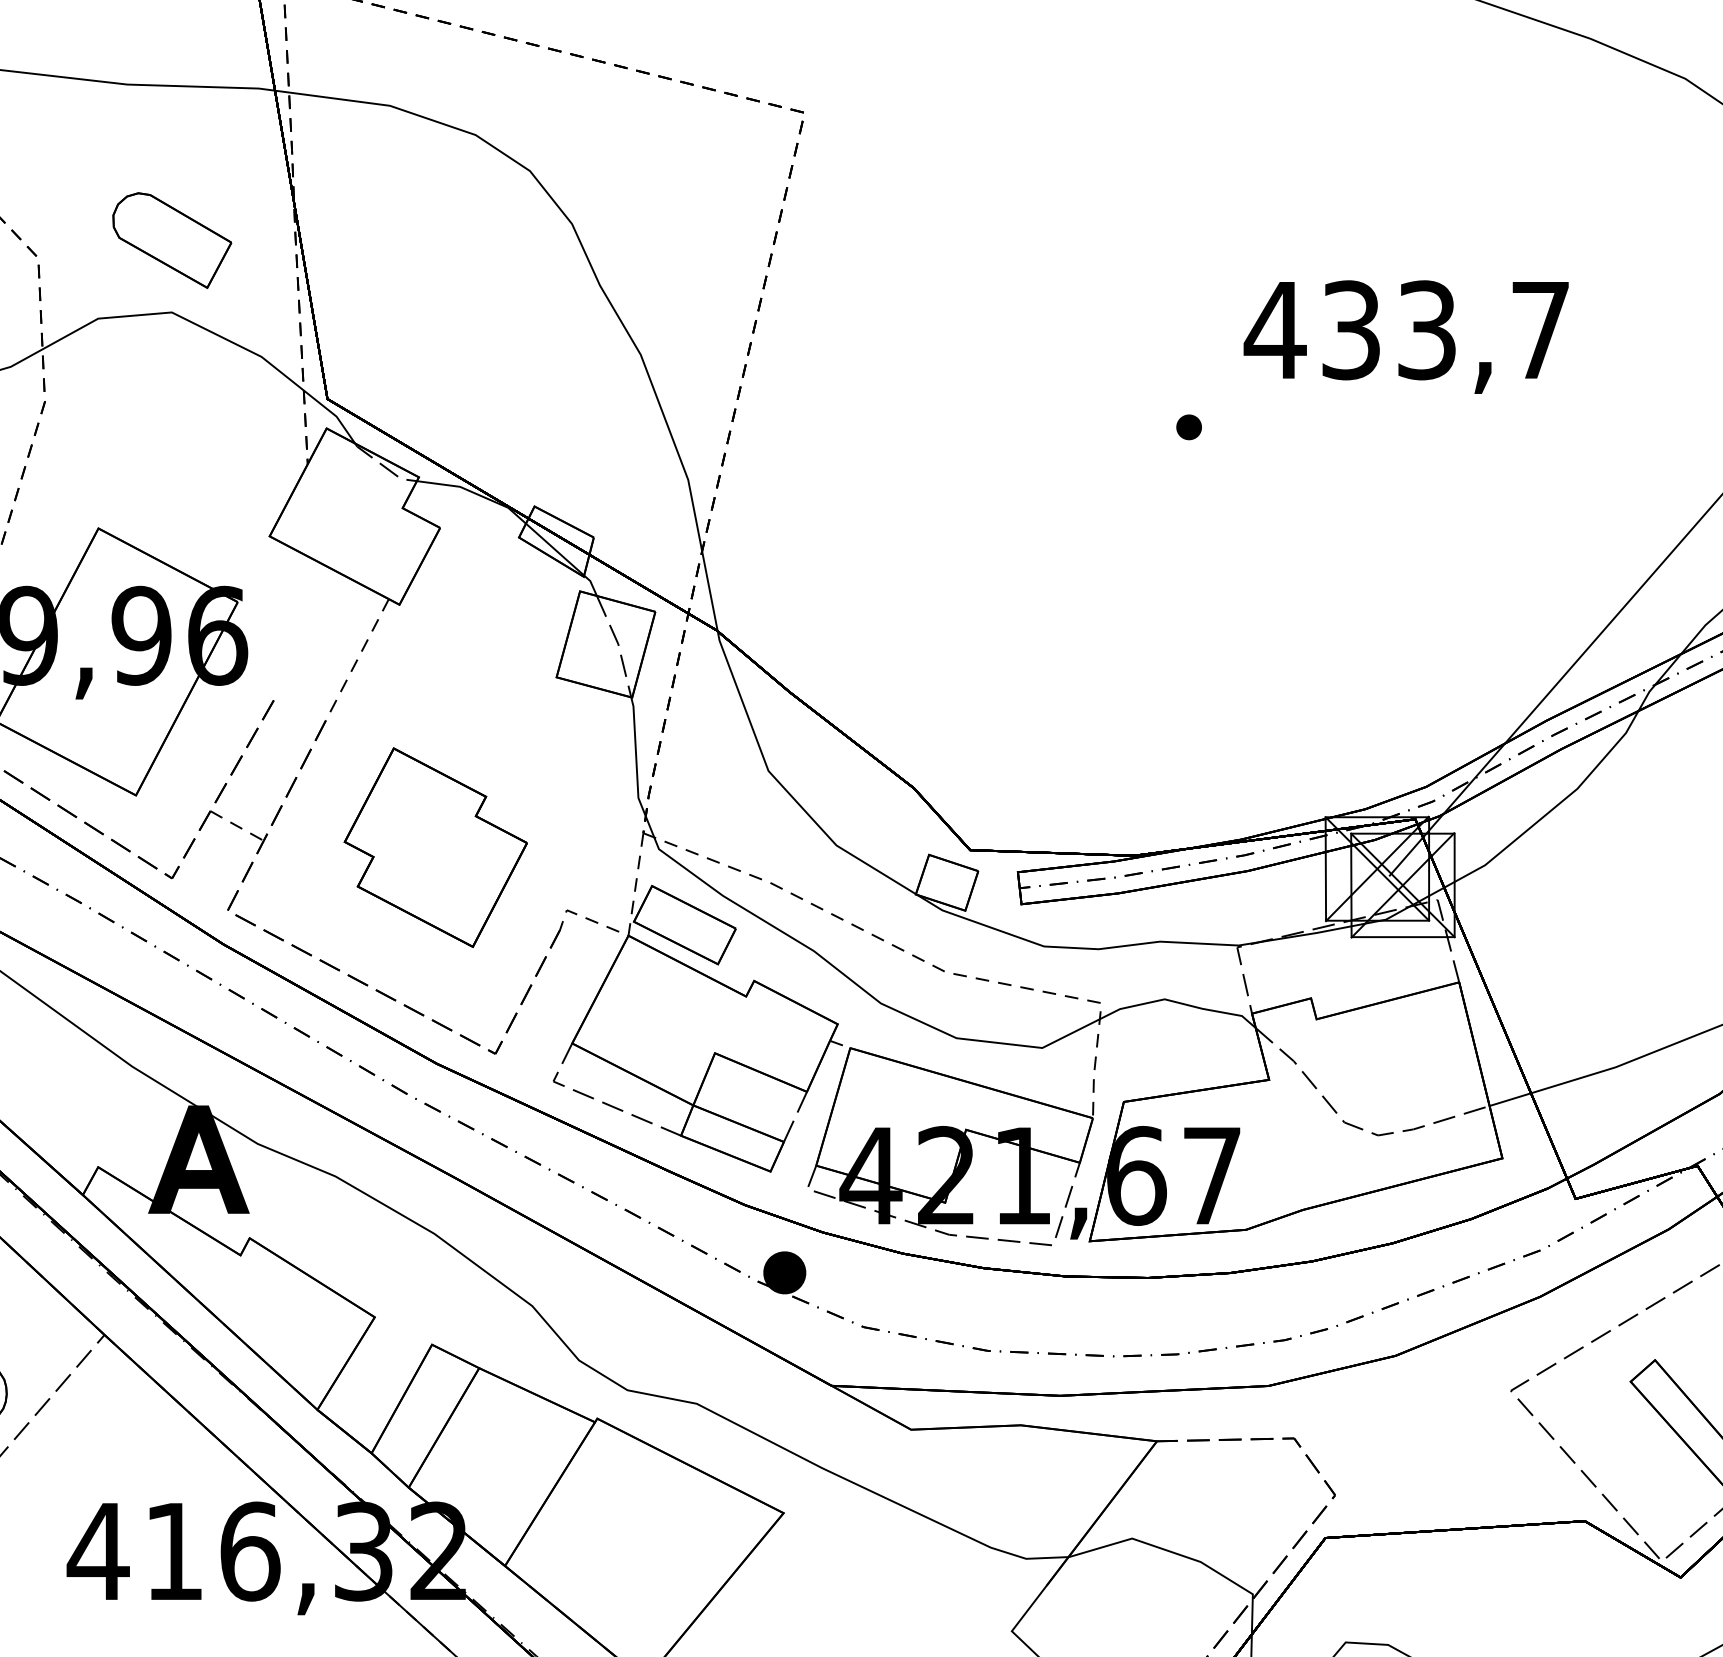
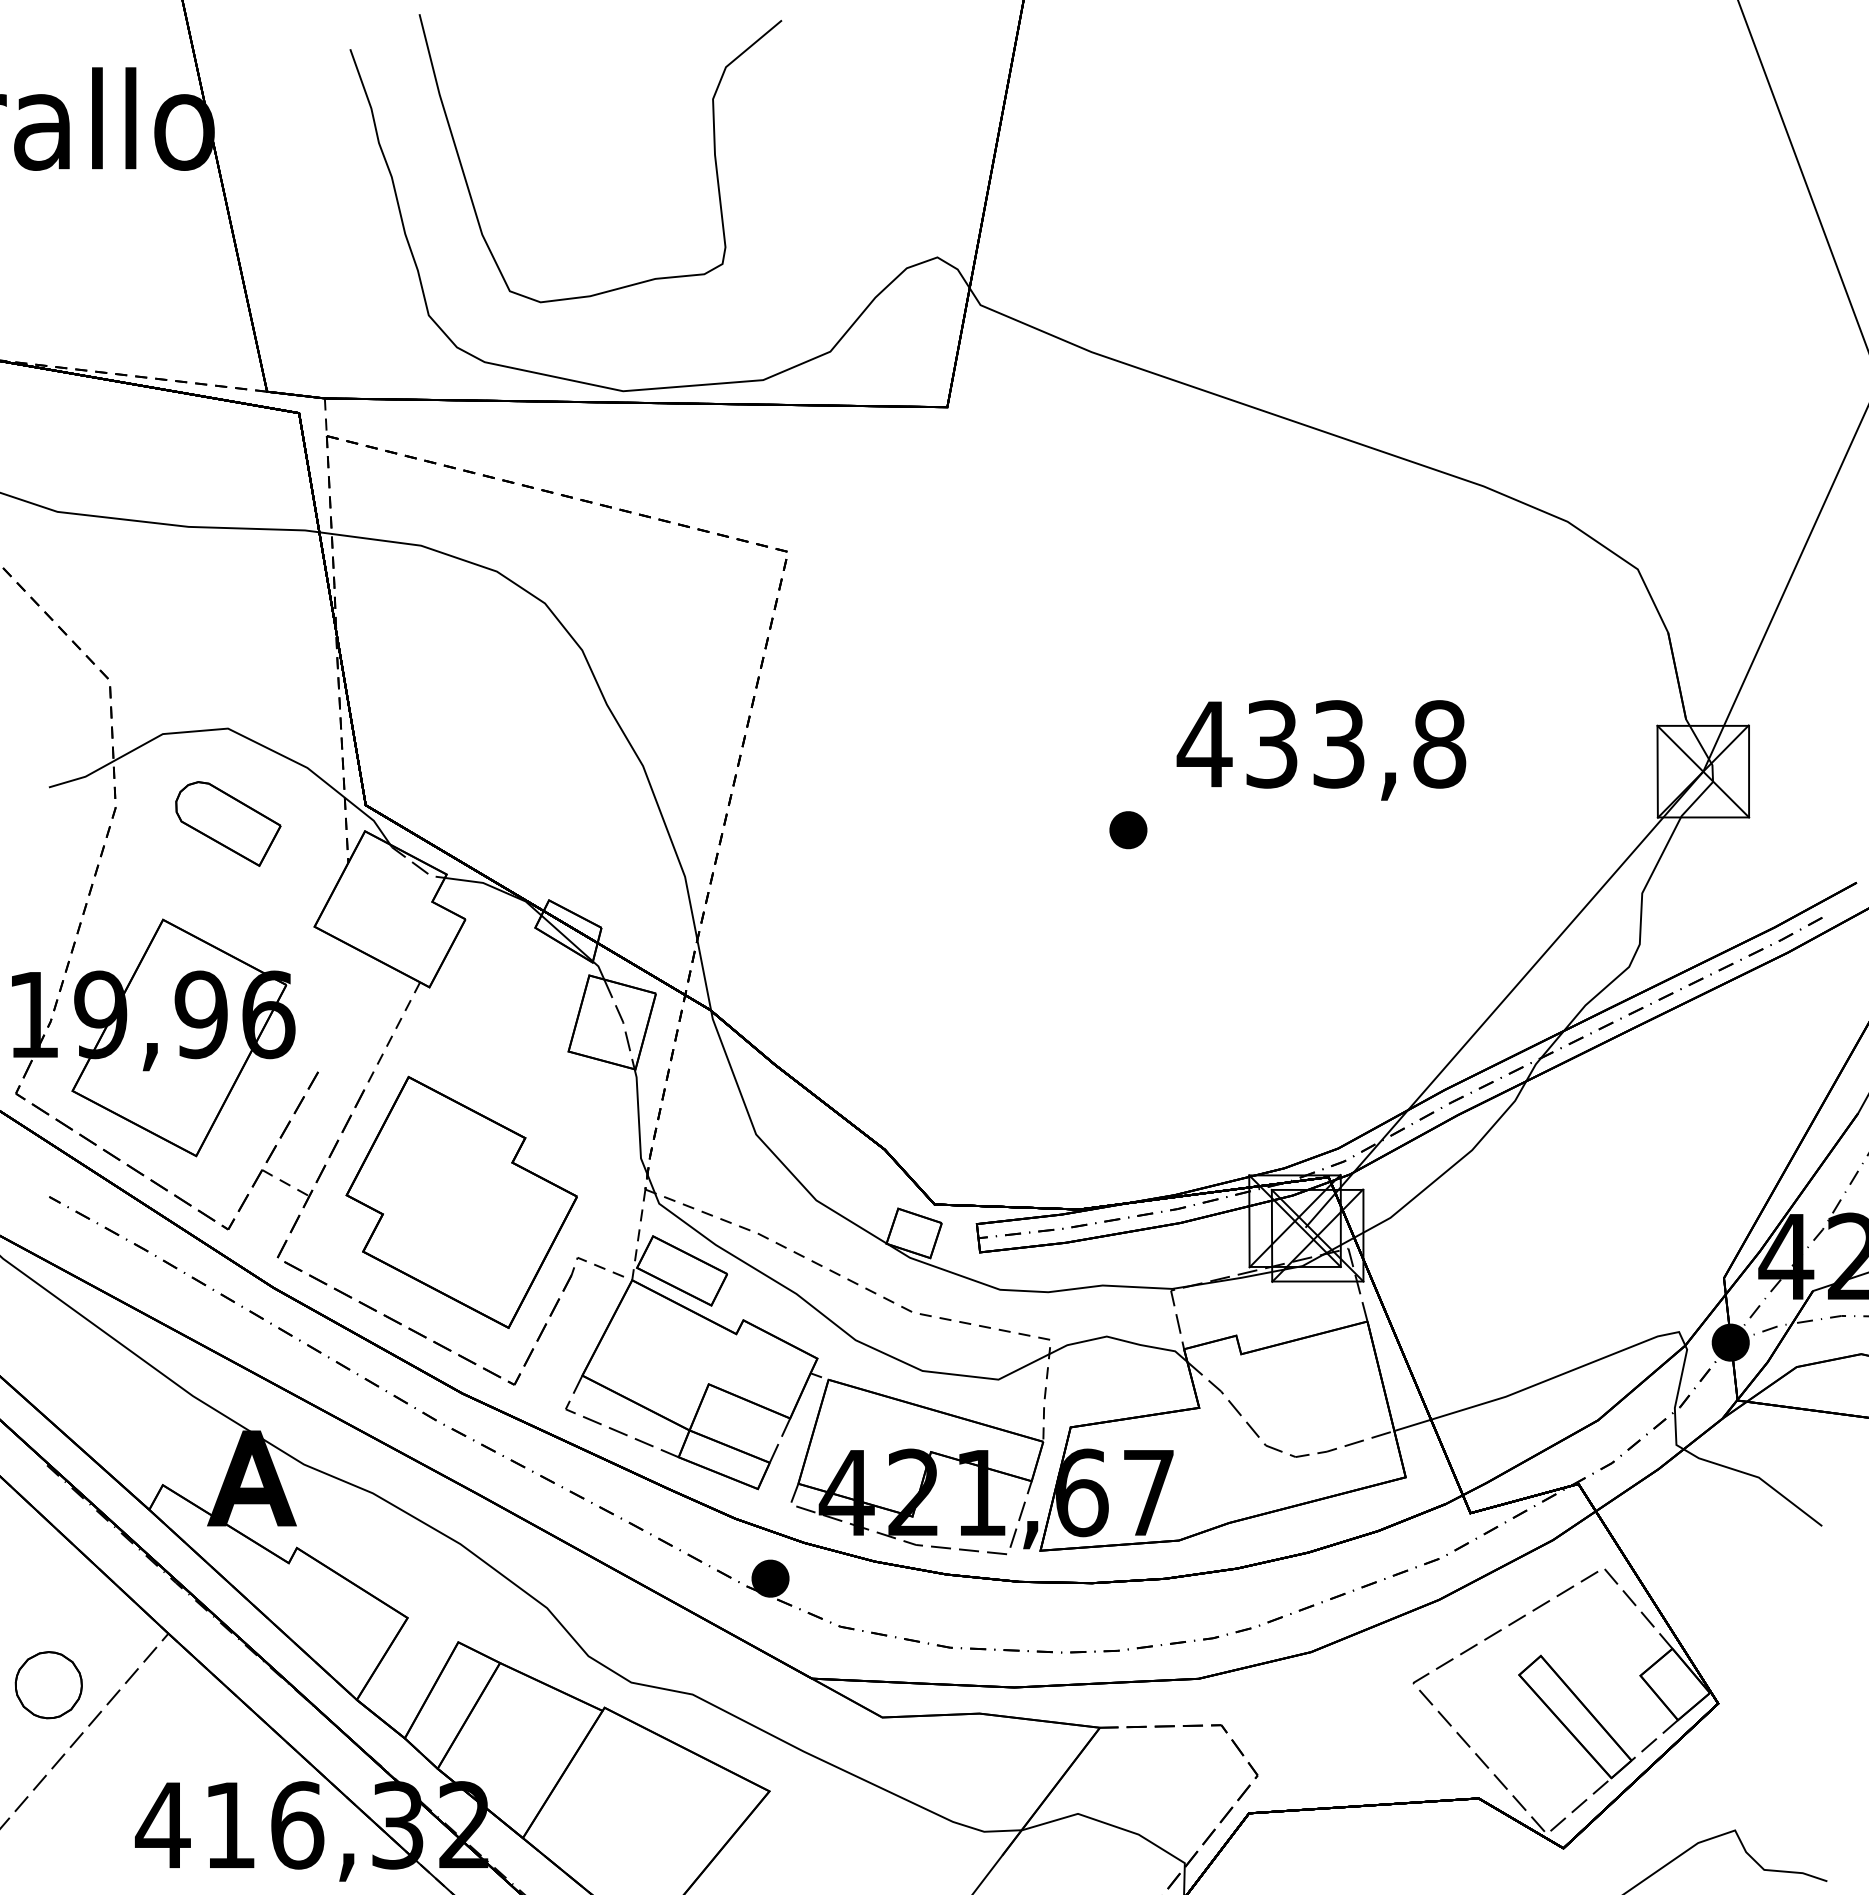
part: (172, 240) -> (228, 823), moved
text: (1540, 330) -> (1439, 744), 433,7 -> 433,8
part: (1189, 427) -> (1128, 830), size x1.67
part: (435, 846) -> (461, 1201), size x1.43

